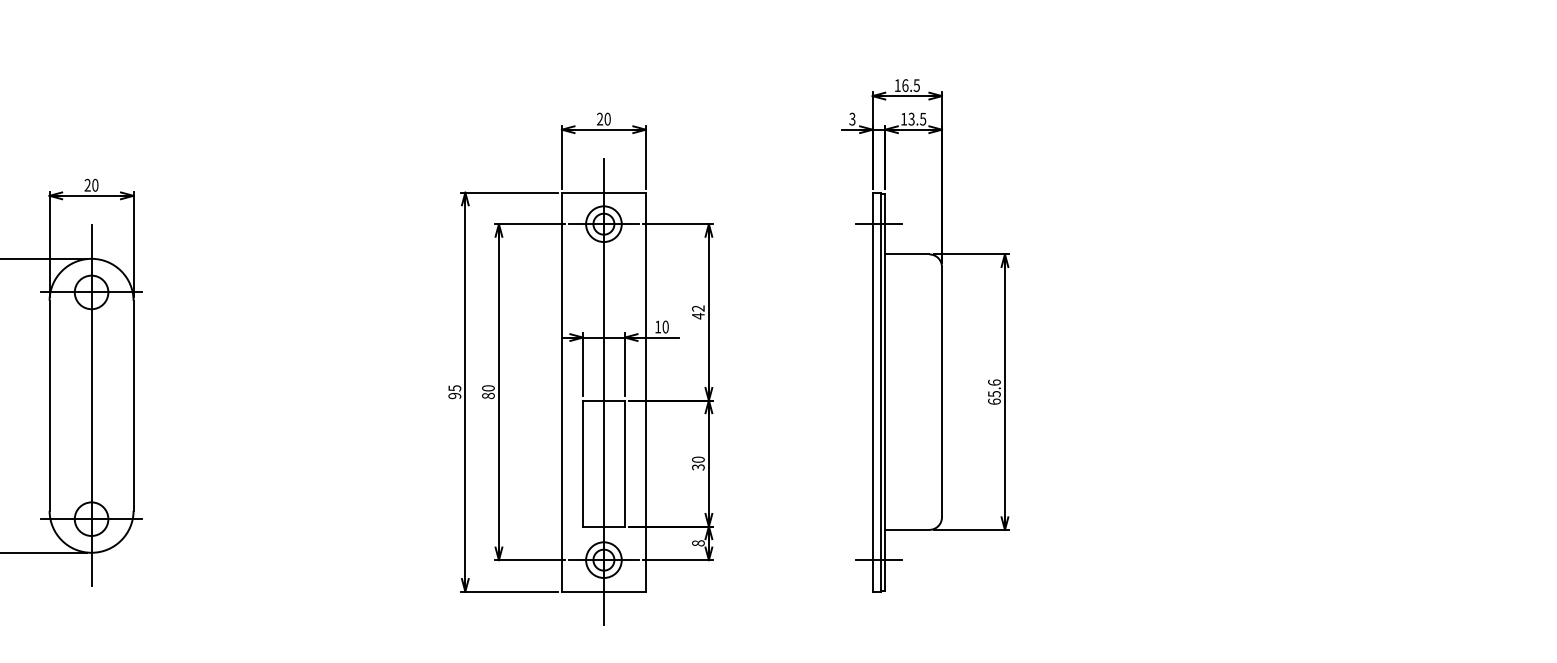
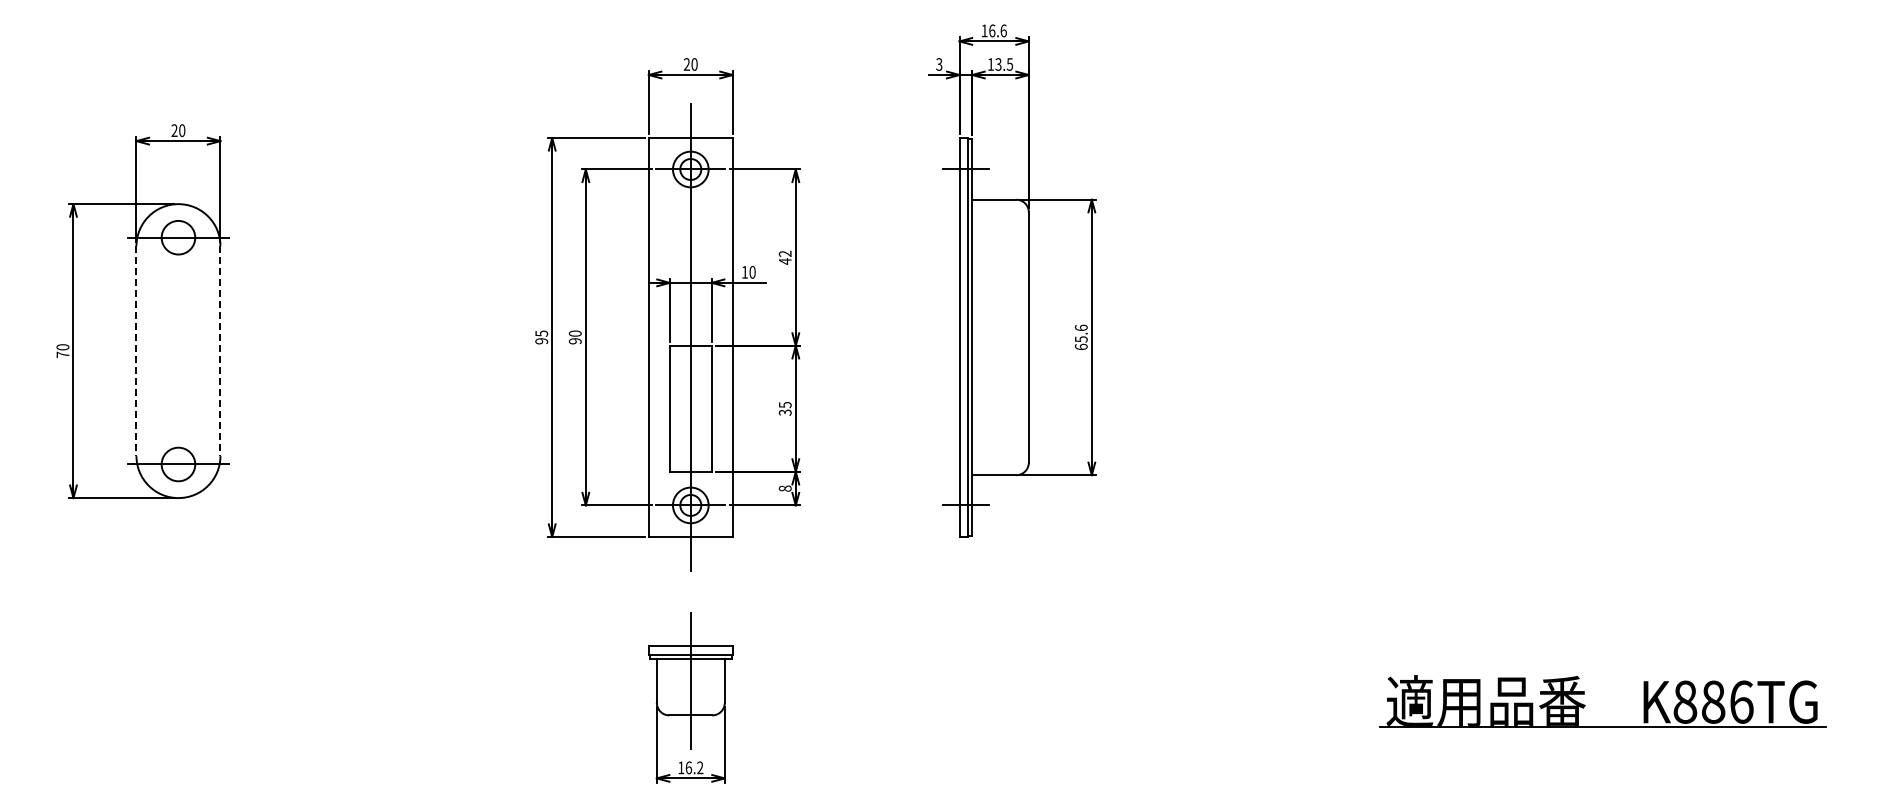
text: (916, 85) -> (1003, 30), 16.5 -> 16.6
text: (488, 396) -> (575, 341), 80 -> 90
line: (91, 405) -> (178, 350), removed
line: (49, 406) -> (136, 351), solid -> dashed
line: (133, 406) -> (220, 351), solid -> dashed
text: (697, 460) -> (784, 405), 30 -> 35

